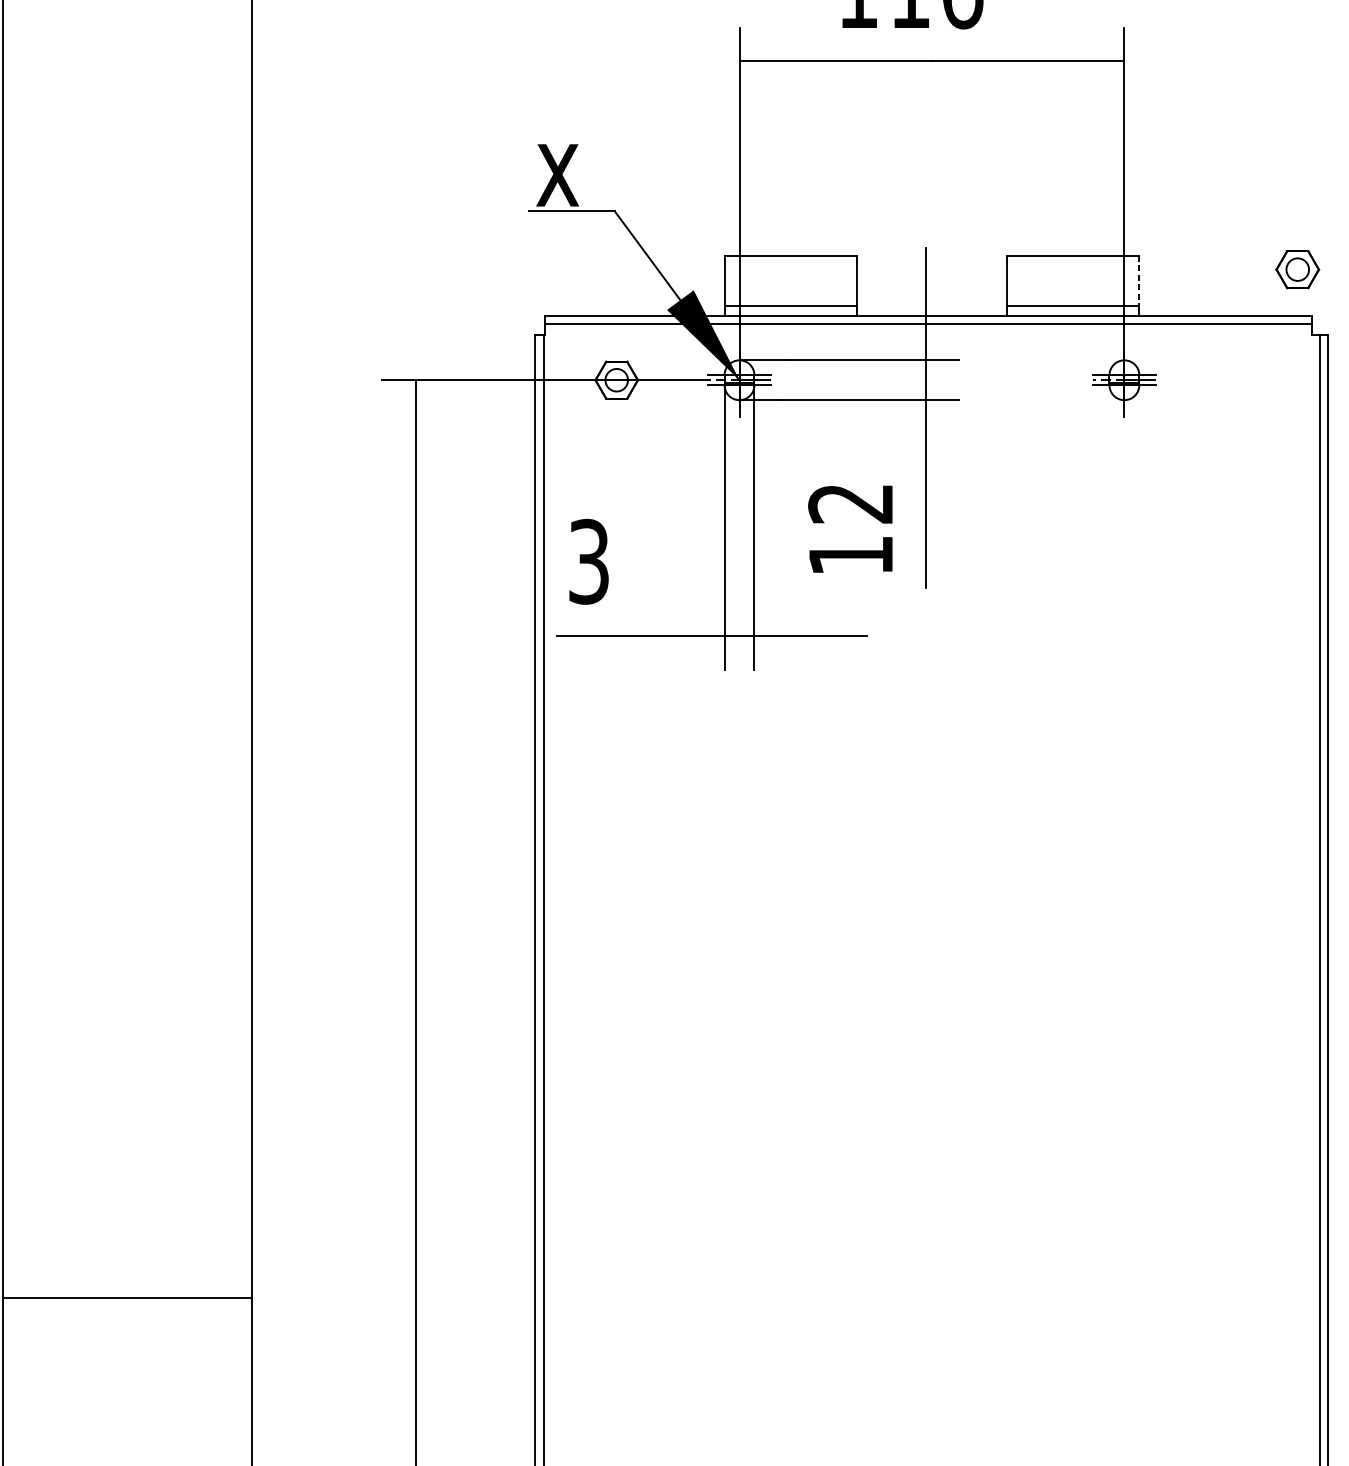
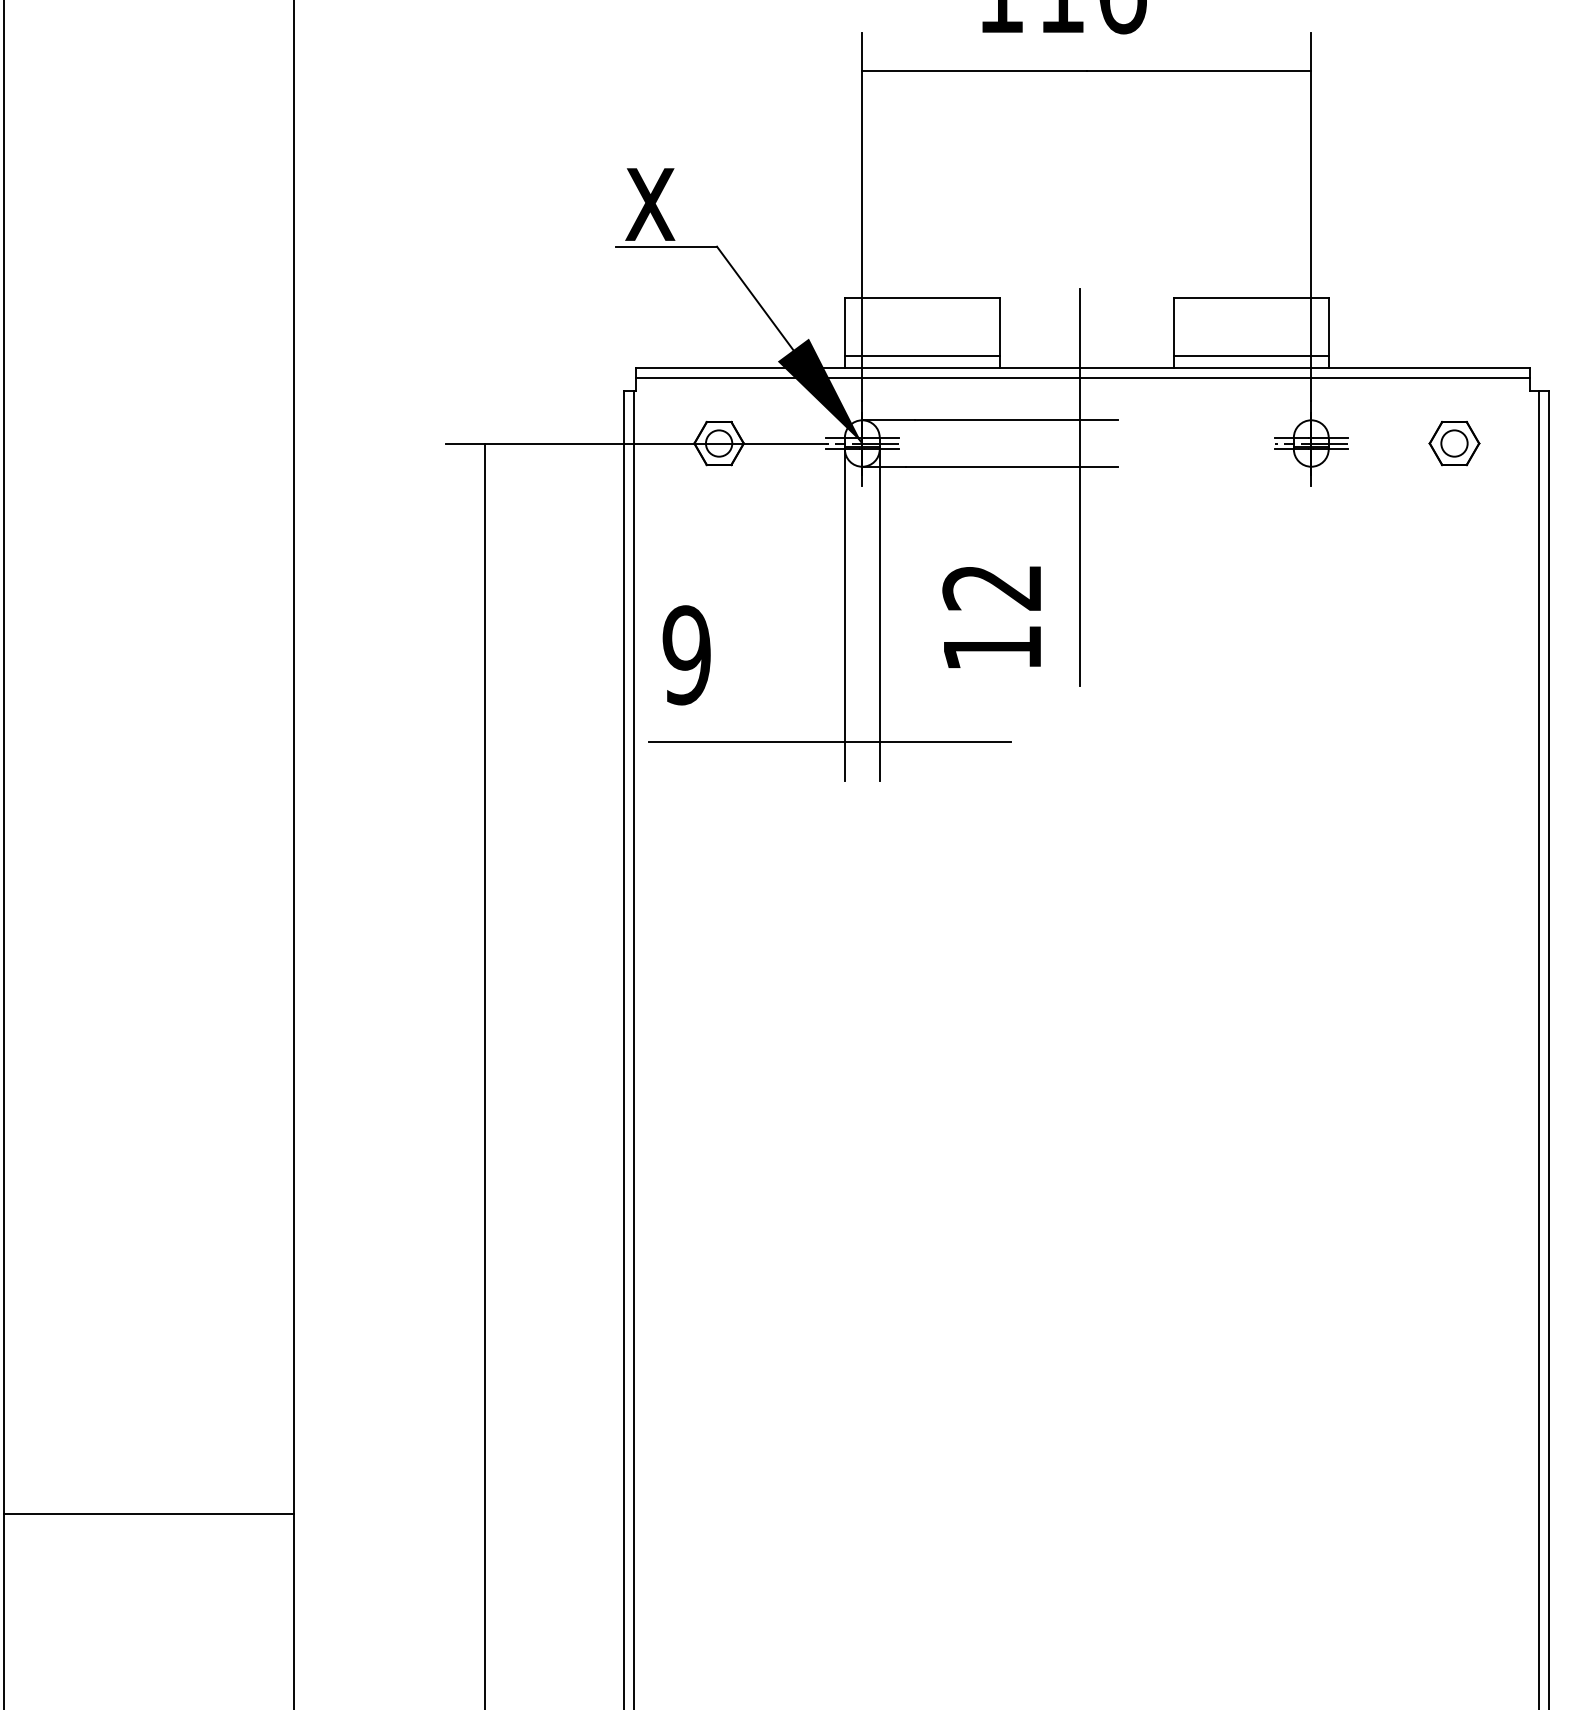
part: (1297, 269) -> (1454, 443), moved
line: (1139, 280) -> (1328, 327), dashed -> solid
text: (588, 561) -> (686, 655), 3 -> 9

